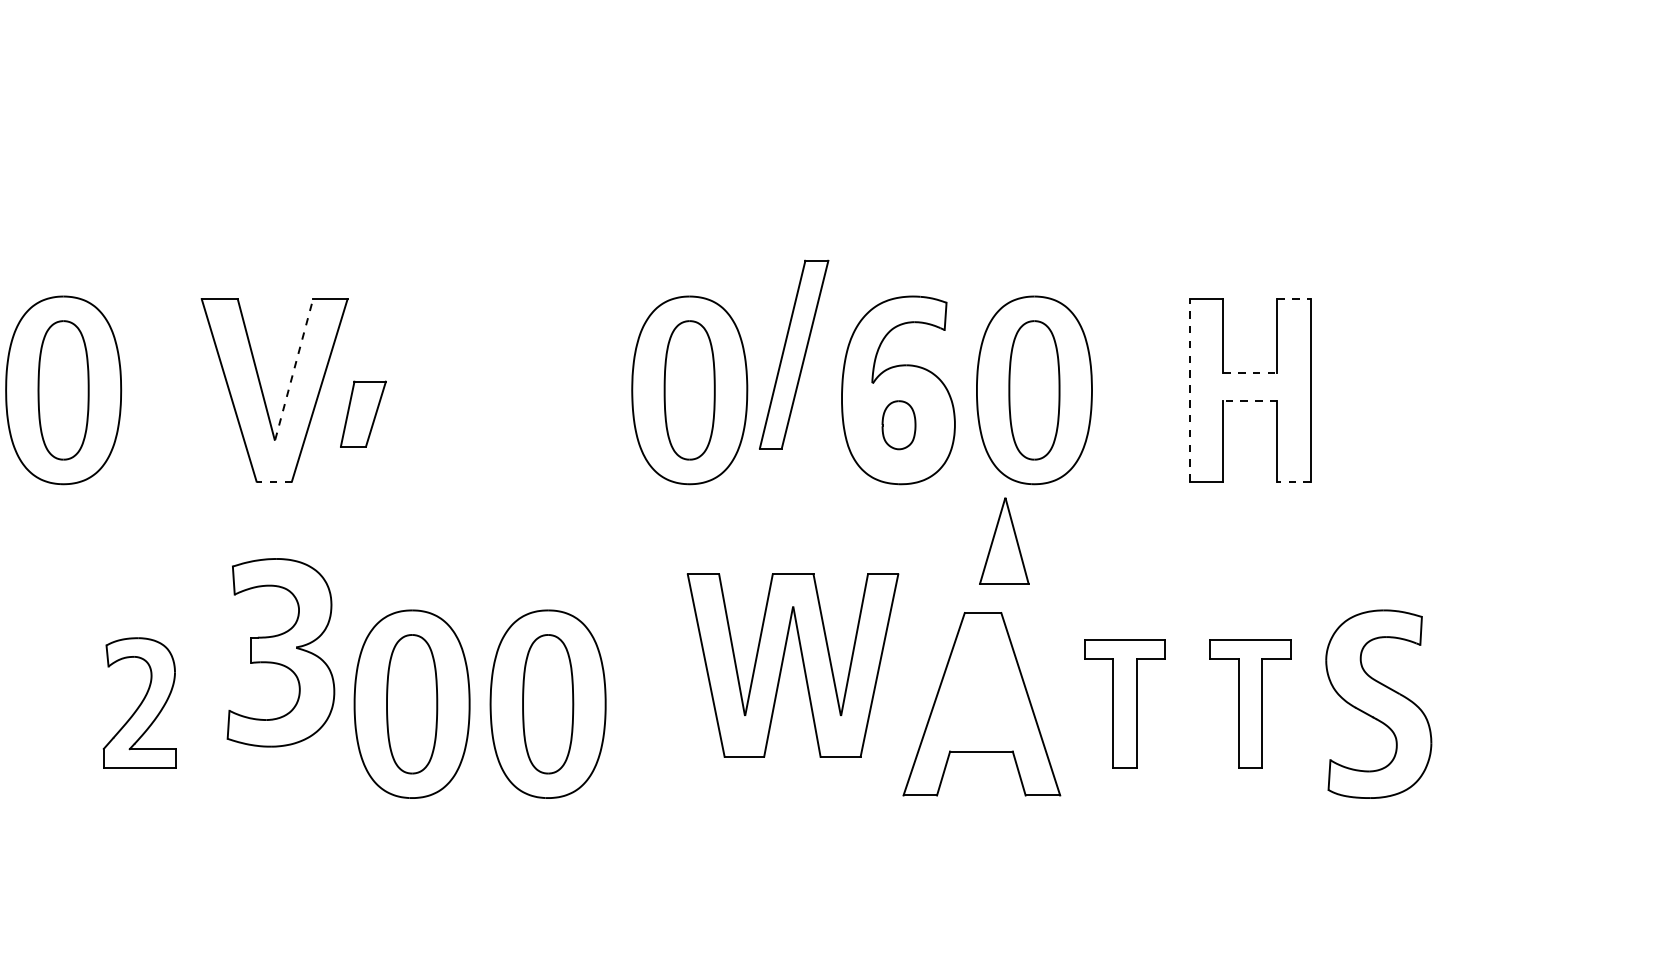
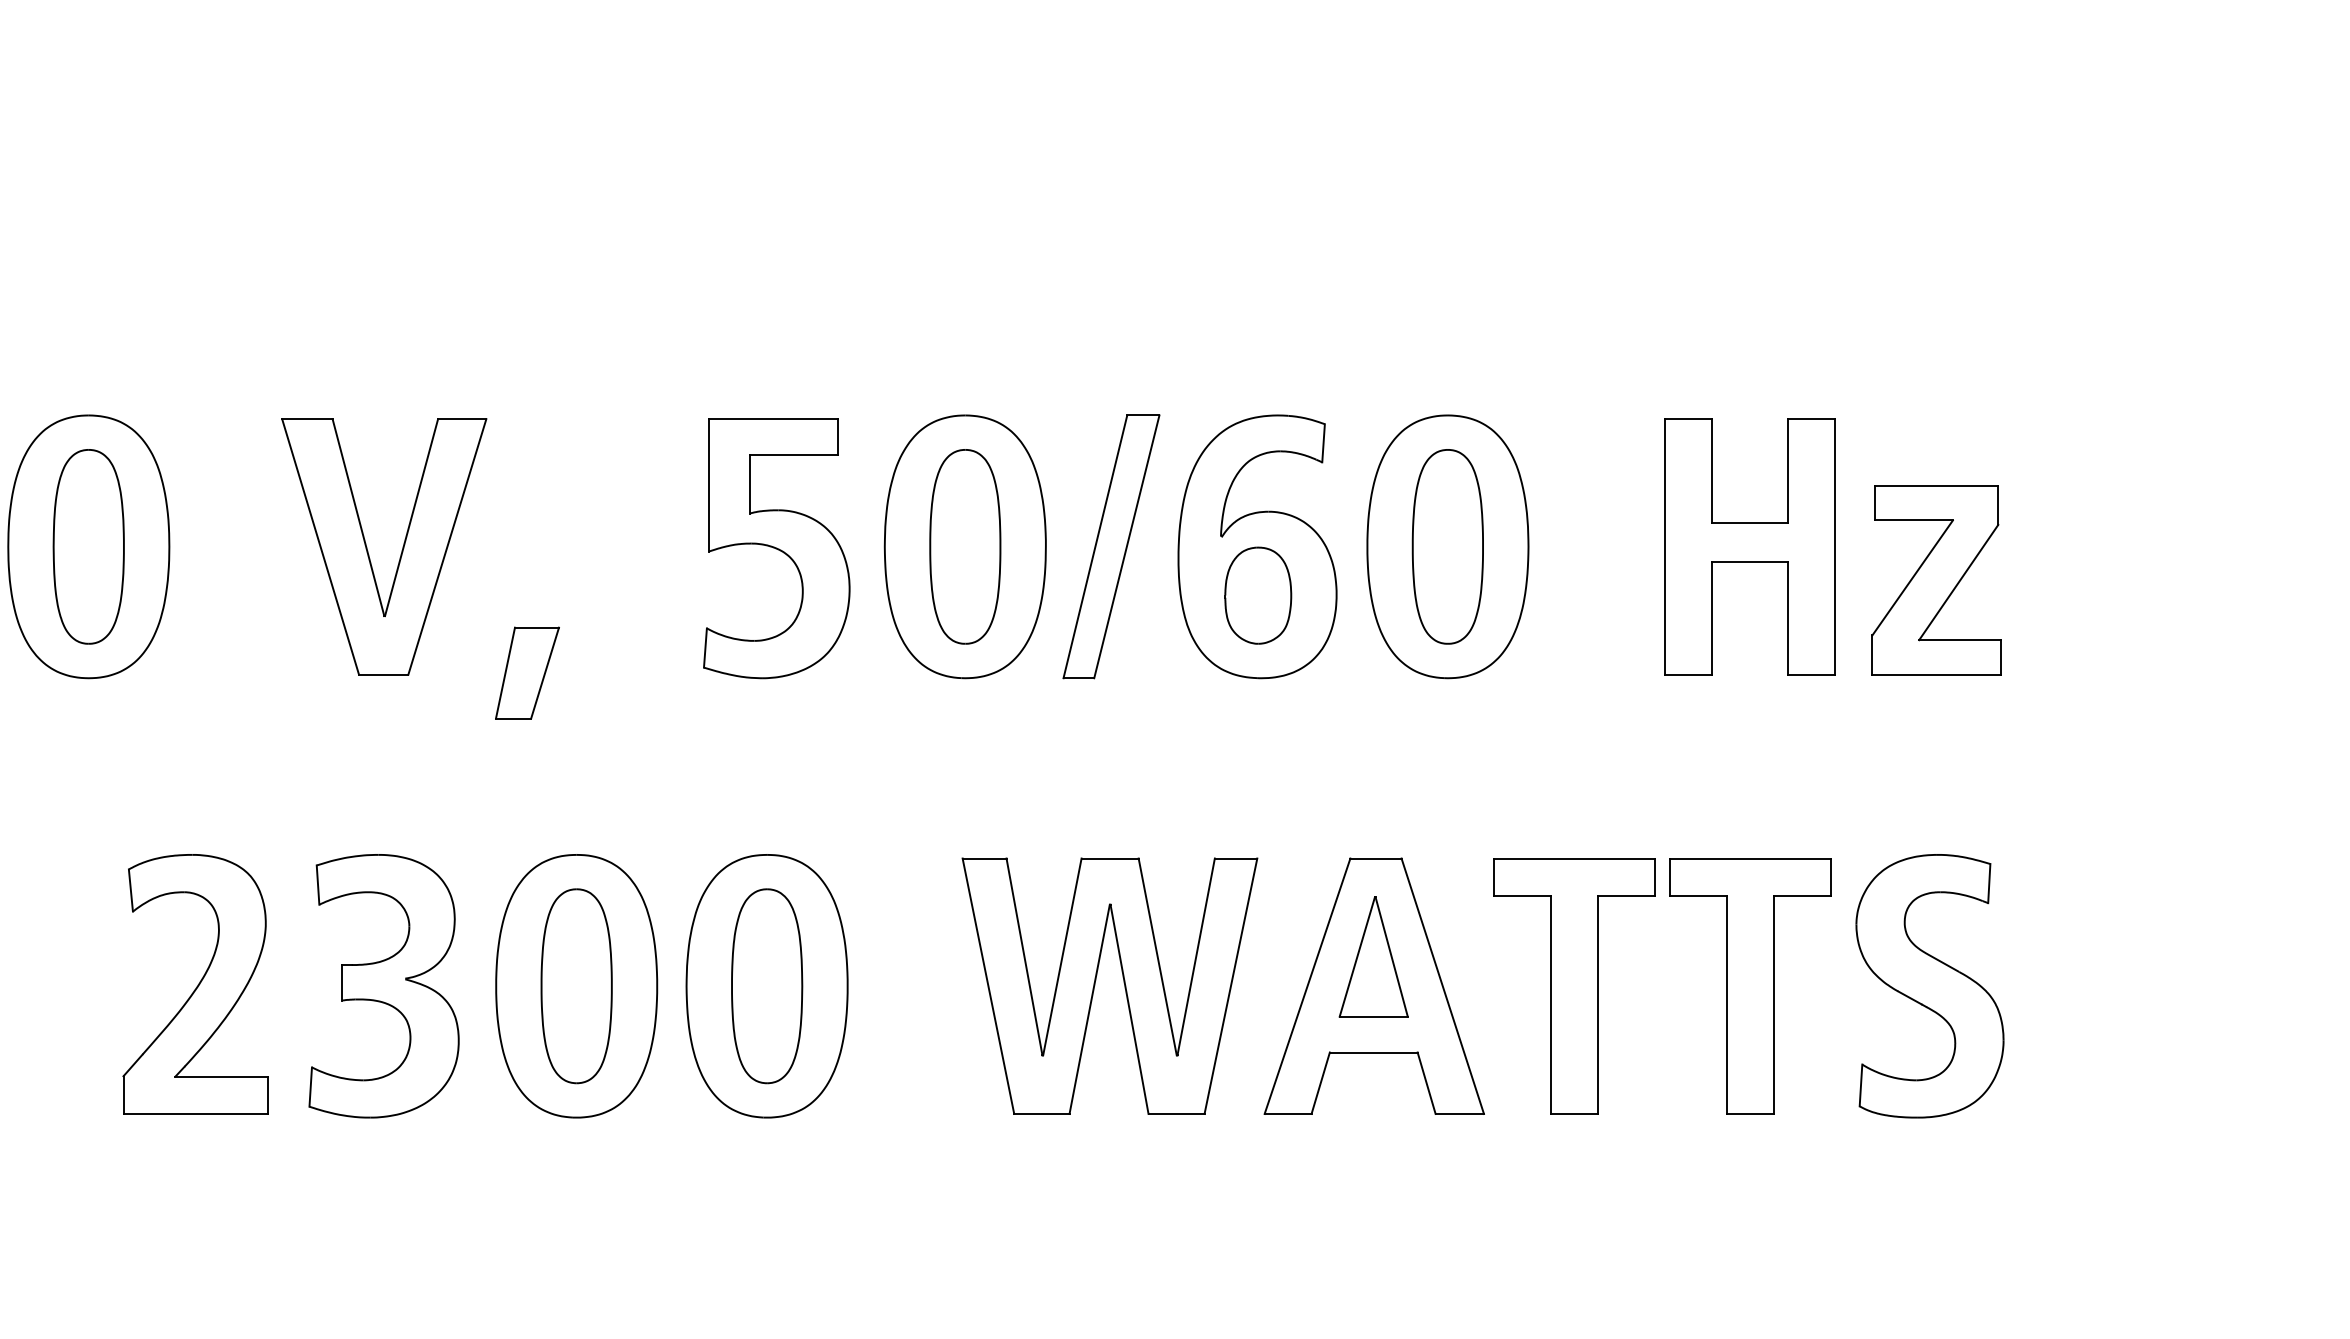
line: (1294, 299) -> (1811, 419), dashed -> solid
part: (794, 354) -> (1111, 546), moved
line: (294, 369) -> (411, 517), dashed -> solid
line: (1250, 373) -> (1750, 523), dashed -> solid
line: (1189, 390) -> (1665, 546), dashed -> solid
part: (554, 391) -> (776, 548), added
line: (1250, 400) -> (1750, 561), dashed -> solid
part: (363, 413) -> (527, 672), moved
part: (1383, 414) -> (1936, 580), added
part: (899, 425) -> (1258, 595), size x1.43
line: (274, 481) -> (383, 674), dashed -> solid
line: (1294, 481) -> (1811, 674), dashed -> solid
part: (1004, 540) -> (1373, 956), moved
part: (280, 653) -> (383, 986), moved
part: (783, 661) -> (1096, 980), moved
part: (139, 703) -> (195, 984), size x1.43
part: (1124, 704) -> (1574, 986), size x1.43
part: (1250, 704) -> (1750, 986), size x1.43

